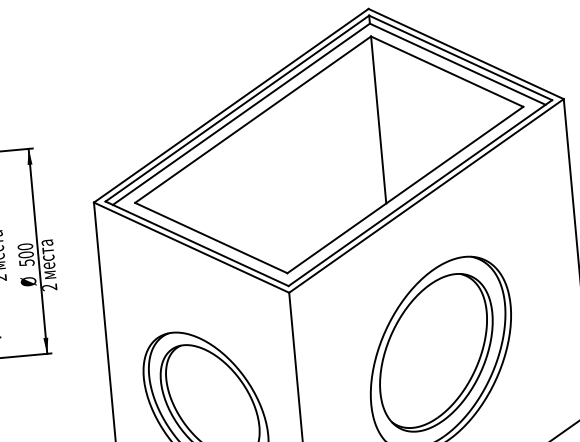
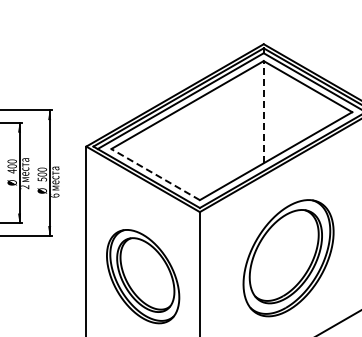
line: (378, 118) -> (263, 111), solid -> dashed
line: (211, 237) -> (155, 174), solid -> dashed
text: (50, 287) -> (55, 195), 2 -> 6

